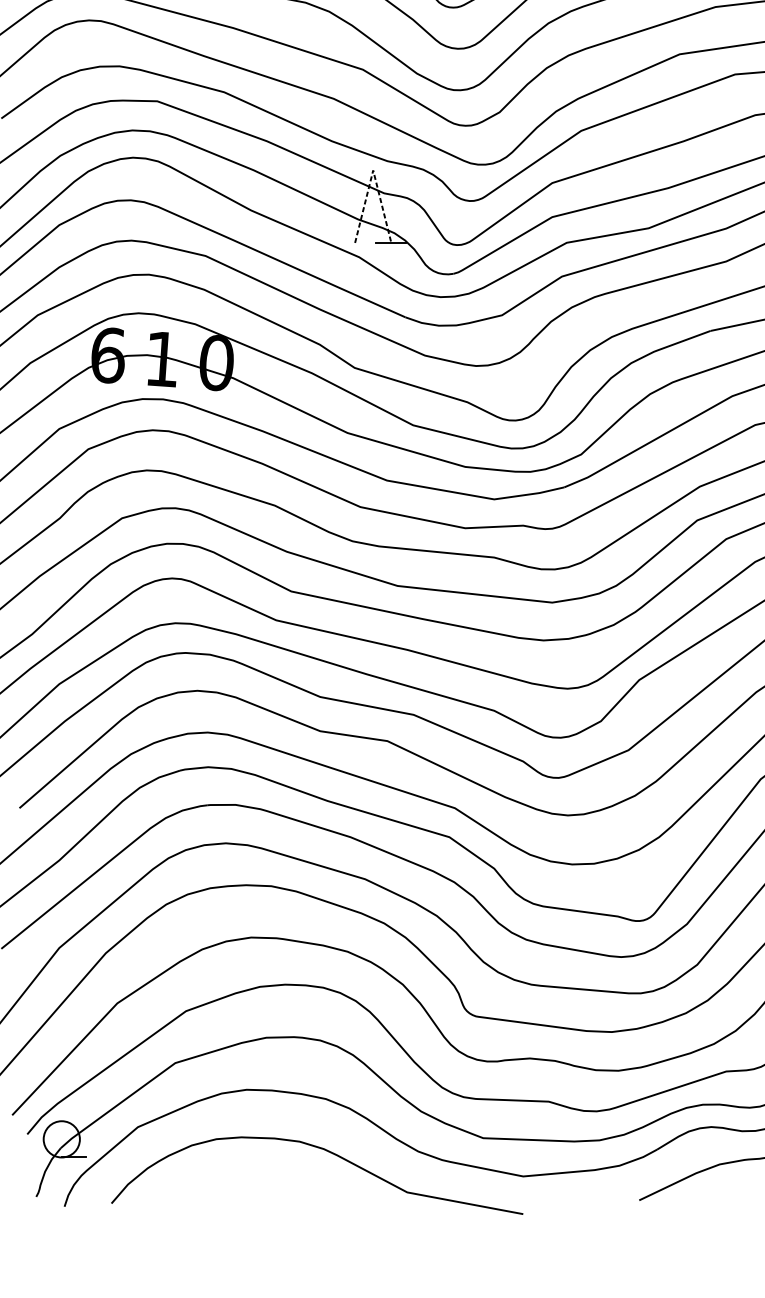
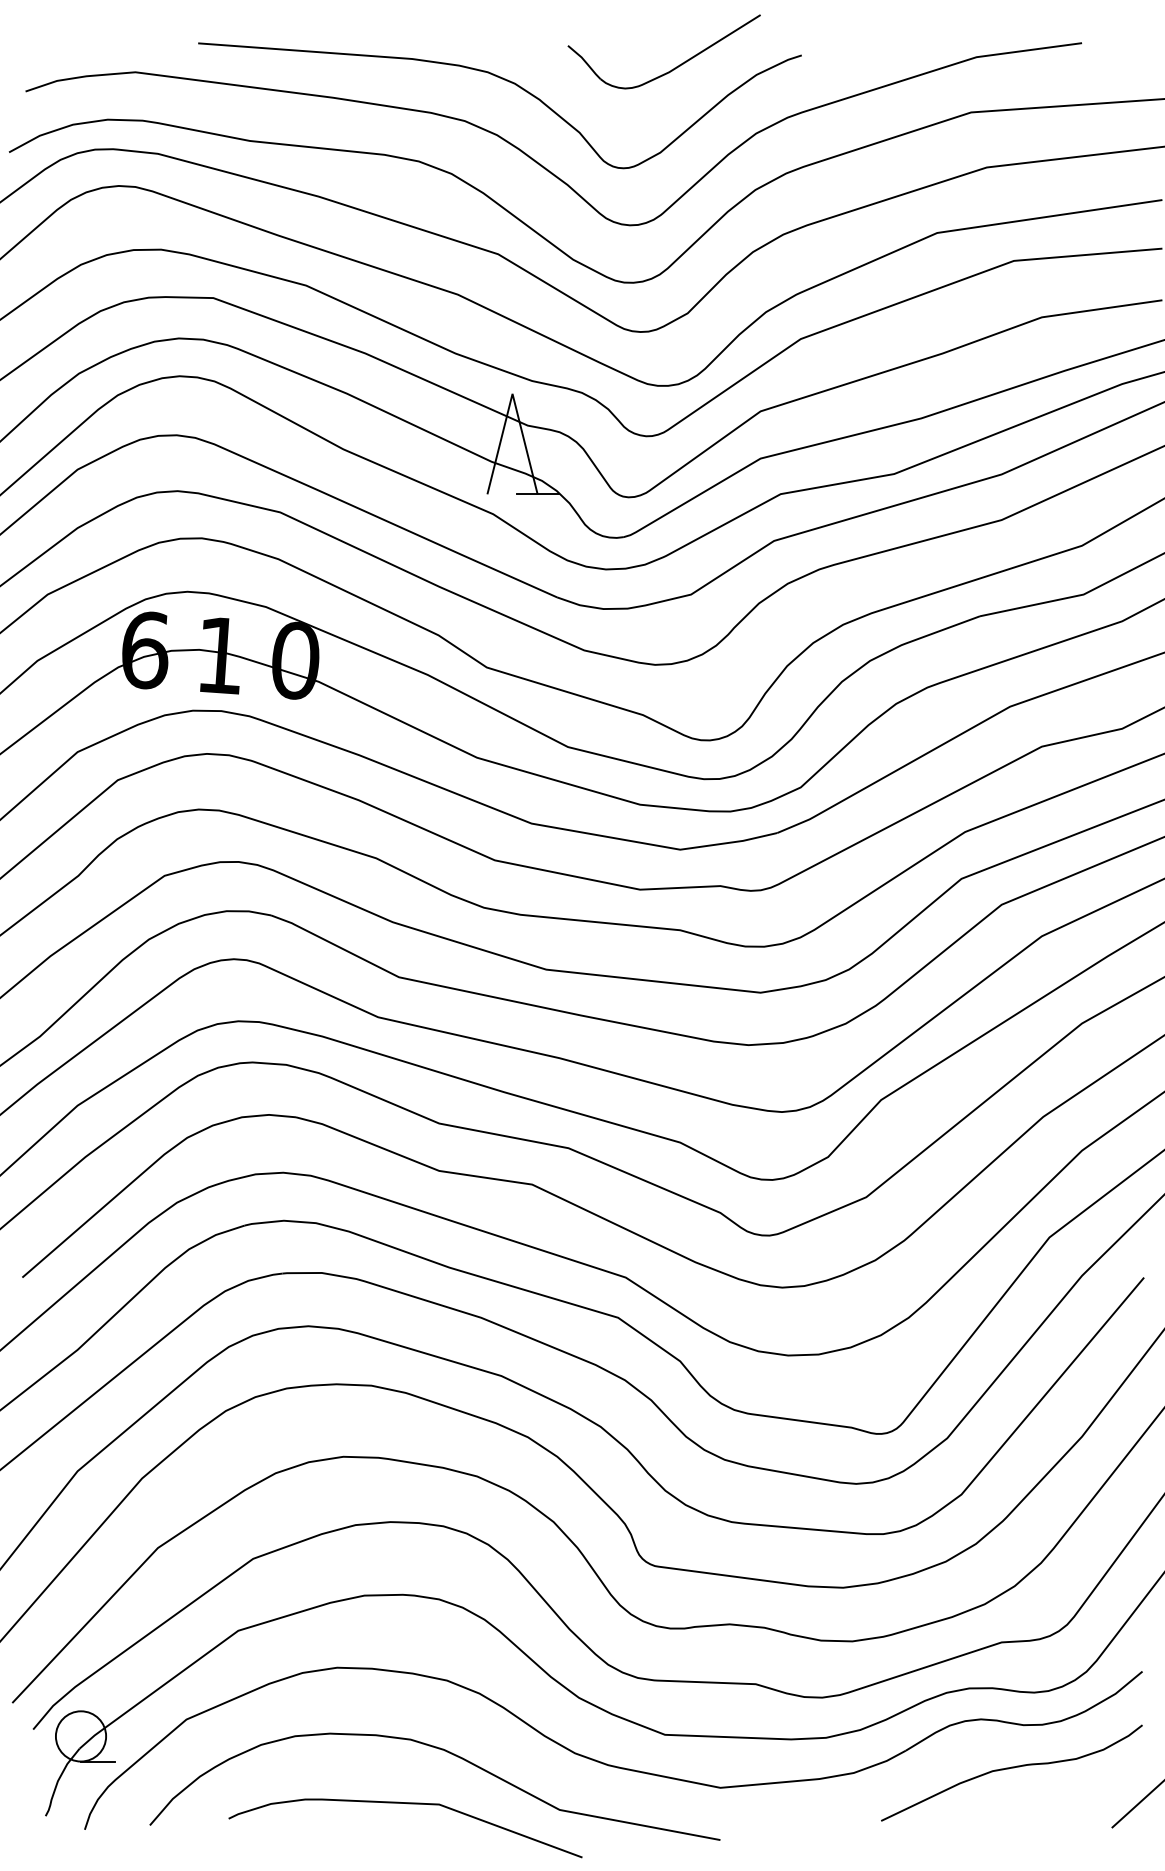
line: (373, 170) -> (512, 393), dashed -> solid
curve: (297, 1188) -> (407, 1804), added

